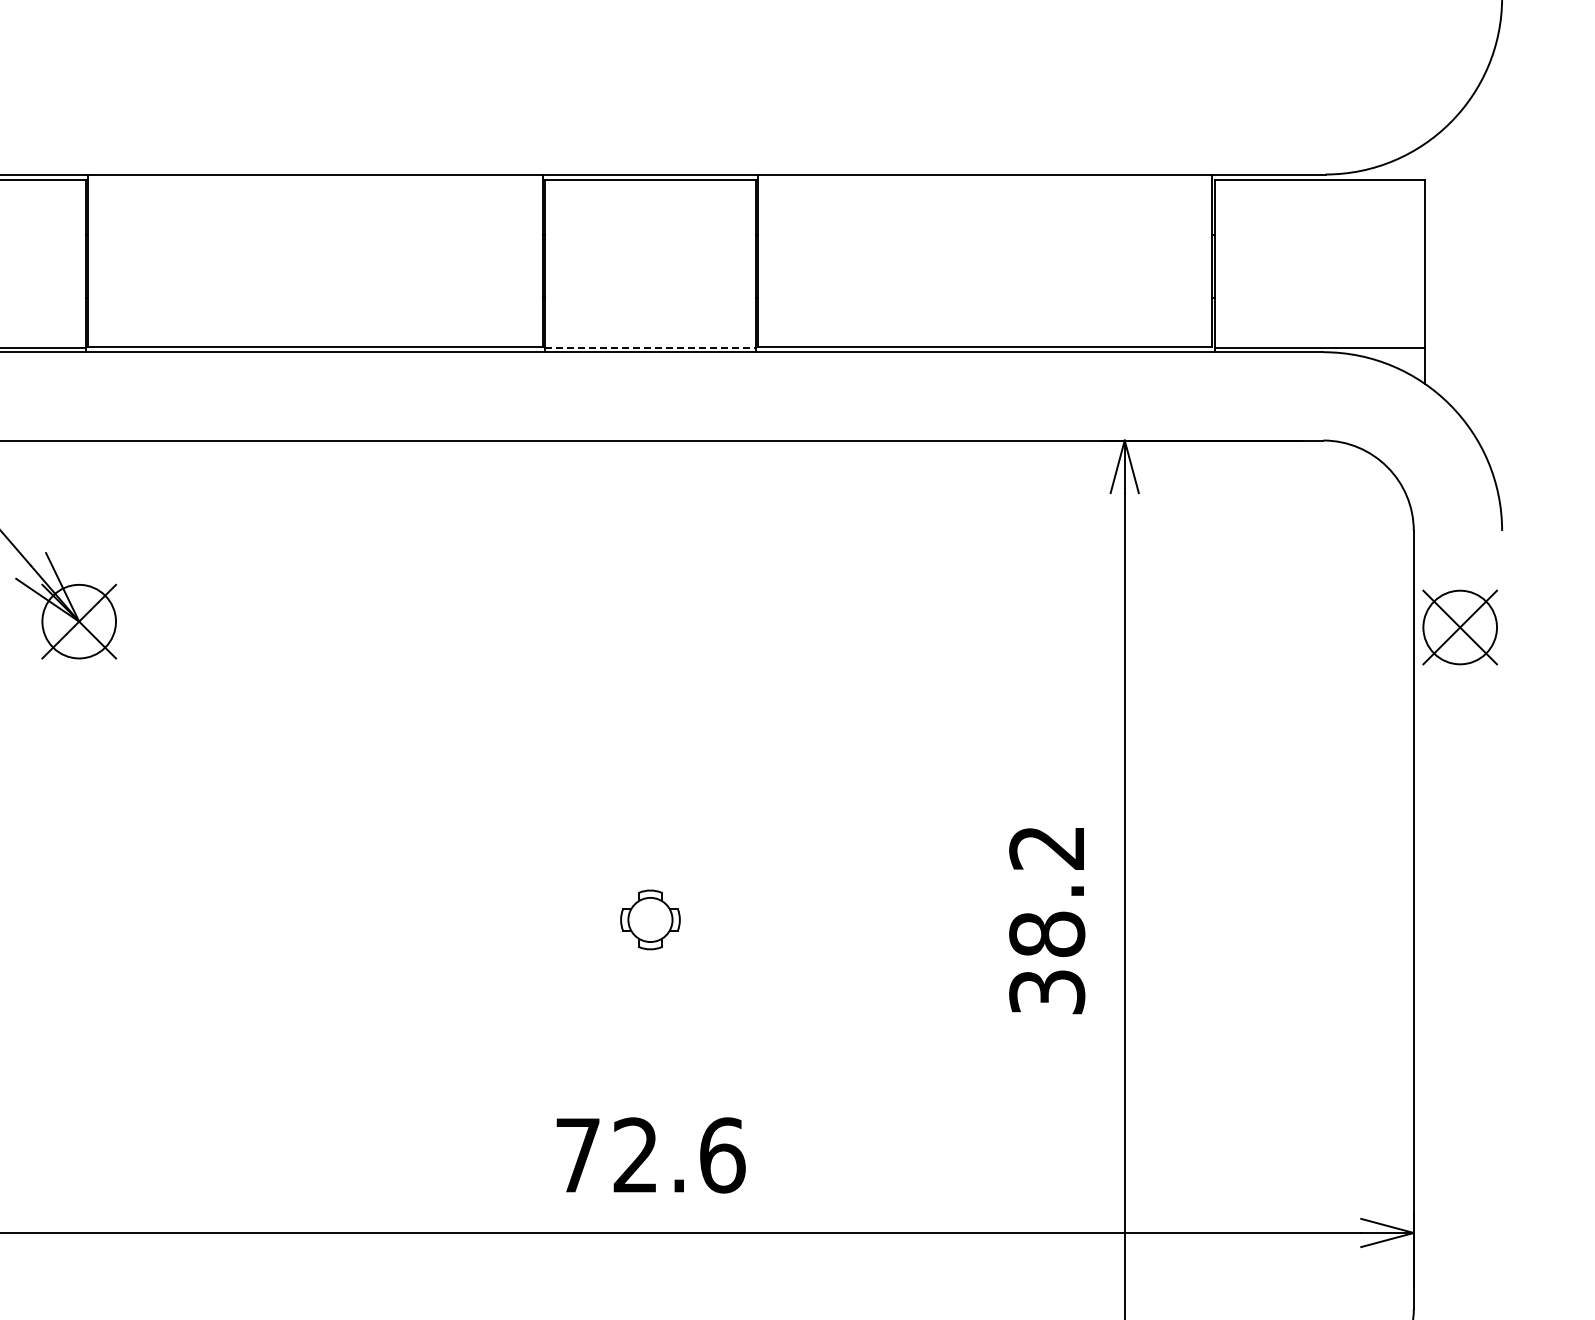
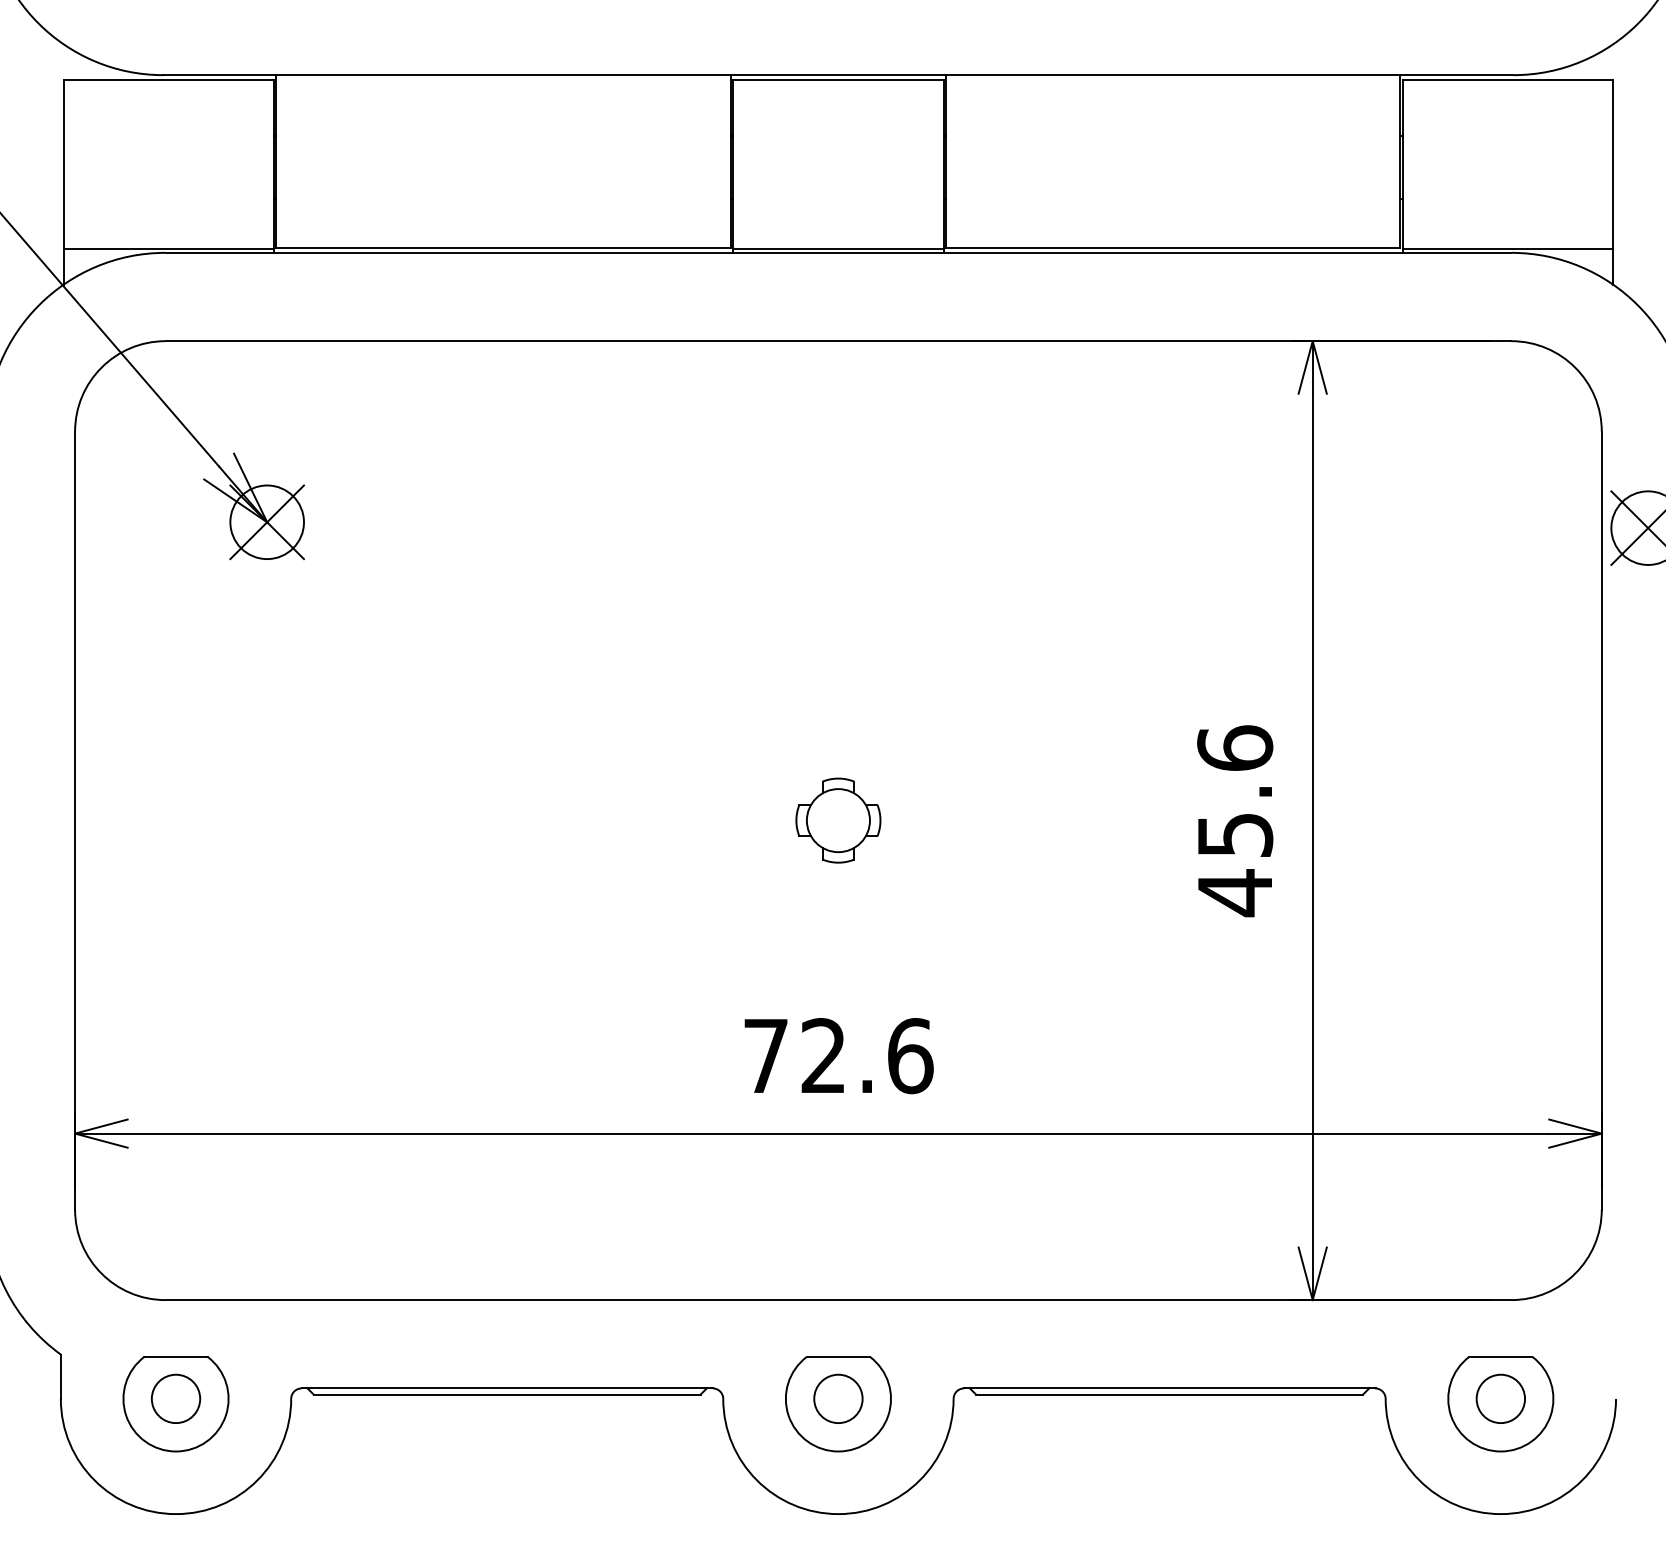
line: (650, 347) -> (838, 248), dashed -> solid
part: (650, 919) -> (838, 820), size x1.43
text: (1047, 920) -> (1235, 821), 38.2 -> 45.6

